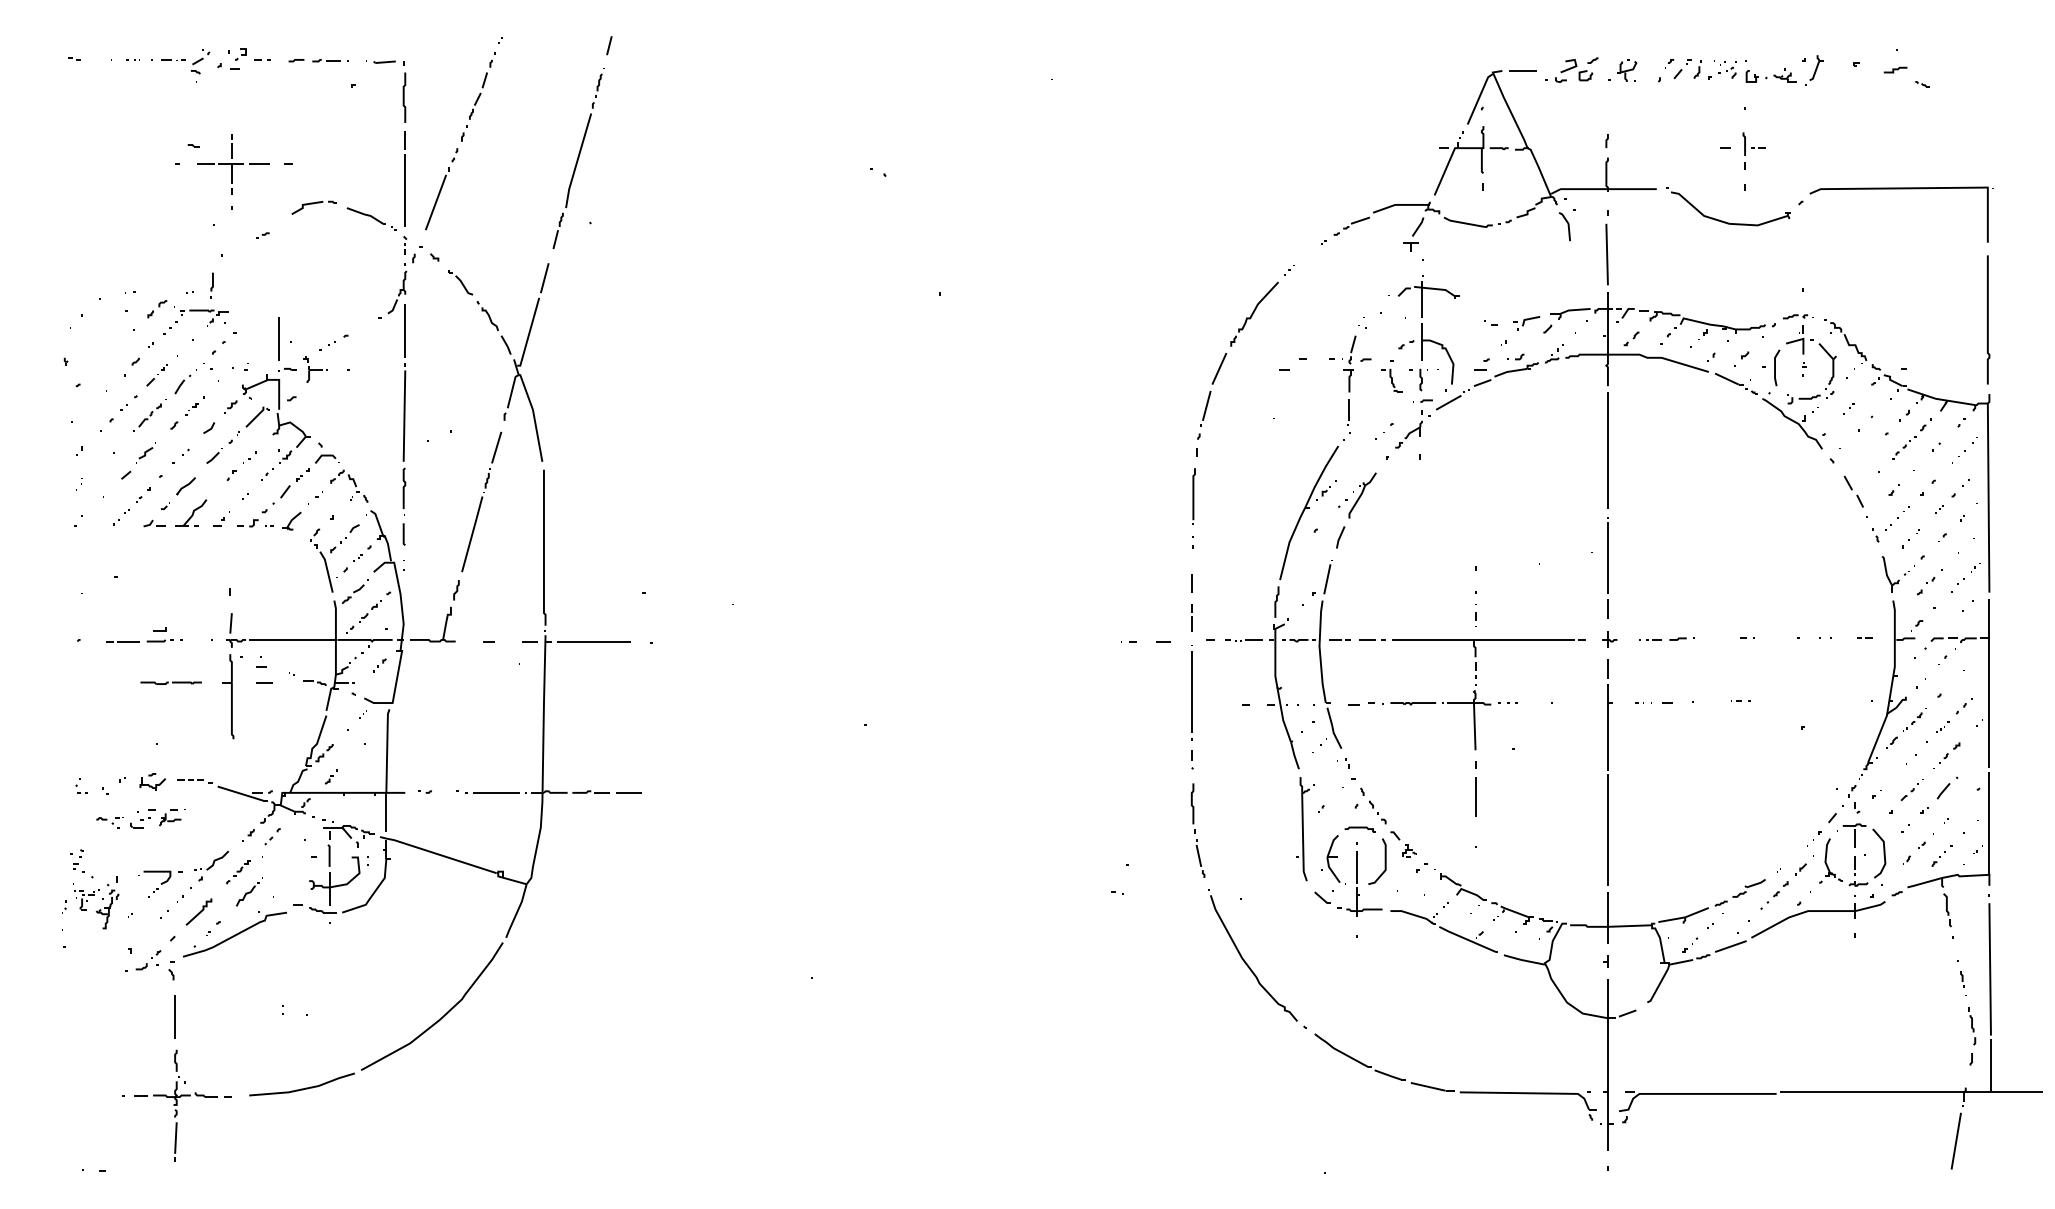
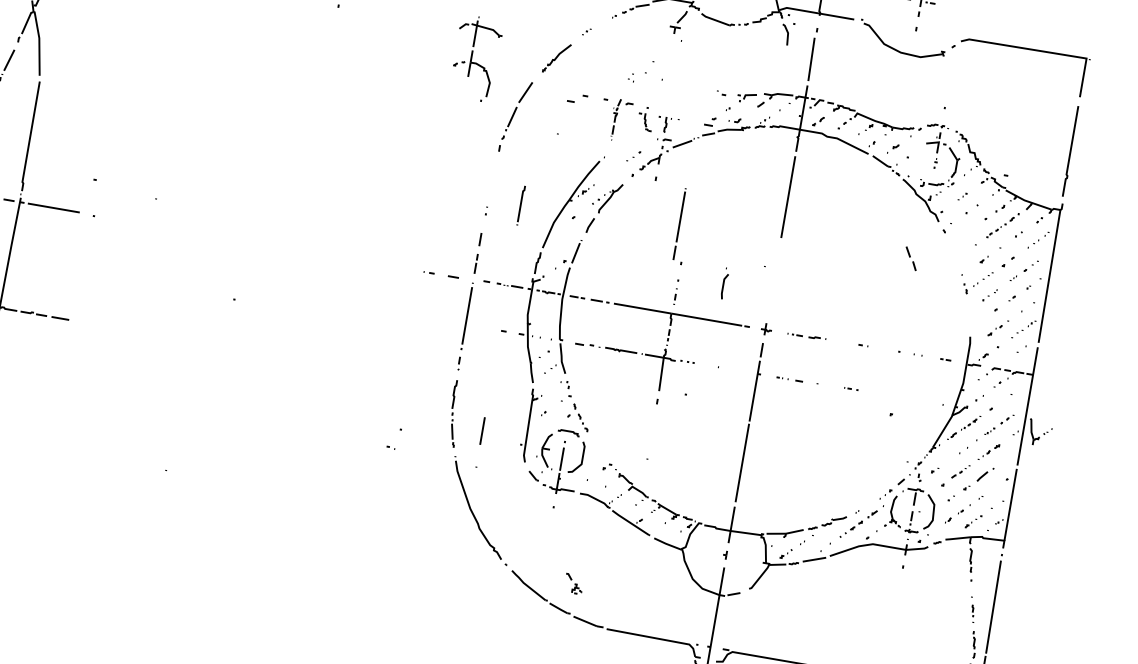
part: (1254, 313) -> (557, 58), size x0.7
part: (1428, 333) -> (476, 58), moved
line: (1775, 367) -> (723, 286), moved
part: (1349, 384) -> (615, 119), size x0.6
part: (1853, 491) -> (910, 258), moved
line: (1193, 496) -> (520, 205), moved
line: (1607, 567) -> (679, 223), moved
part: (1897, 574) -> (1038, 433), moved
line: (1475, 796) -> (482, 430), moved
part: (1403, 844) -> (573, 583), moved

